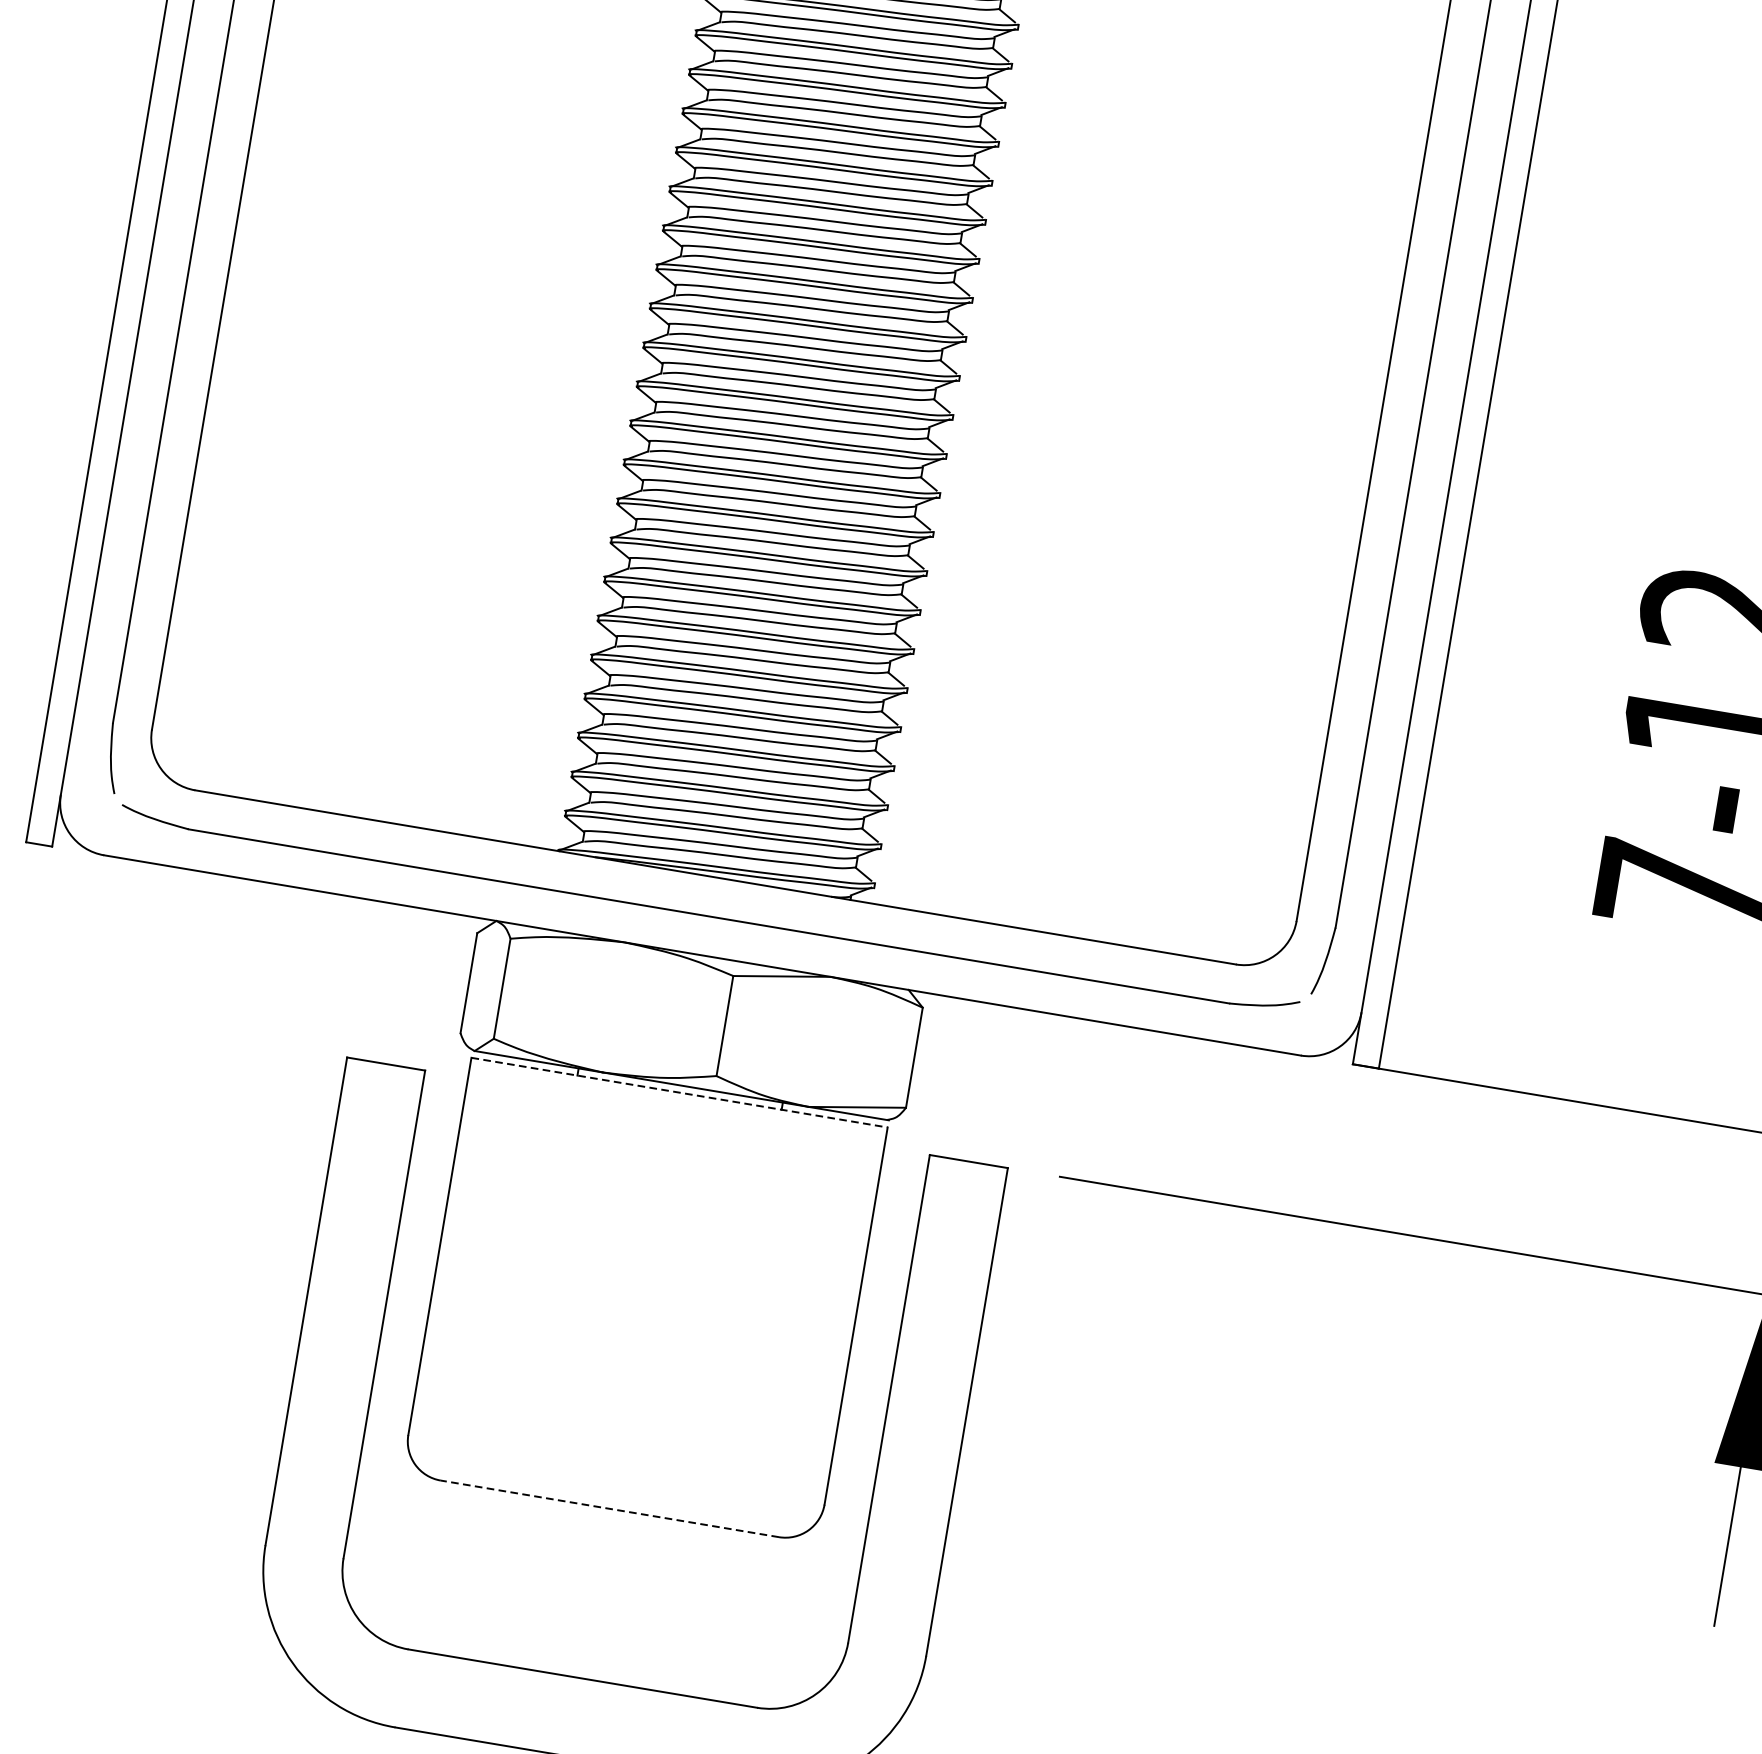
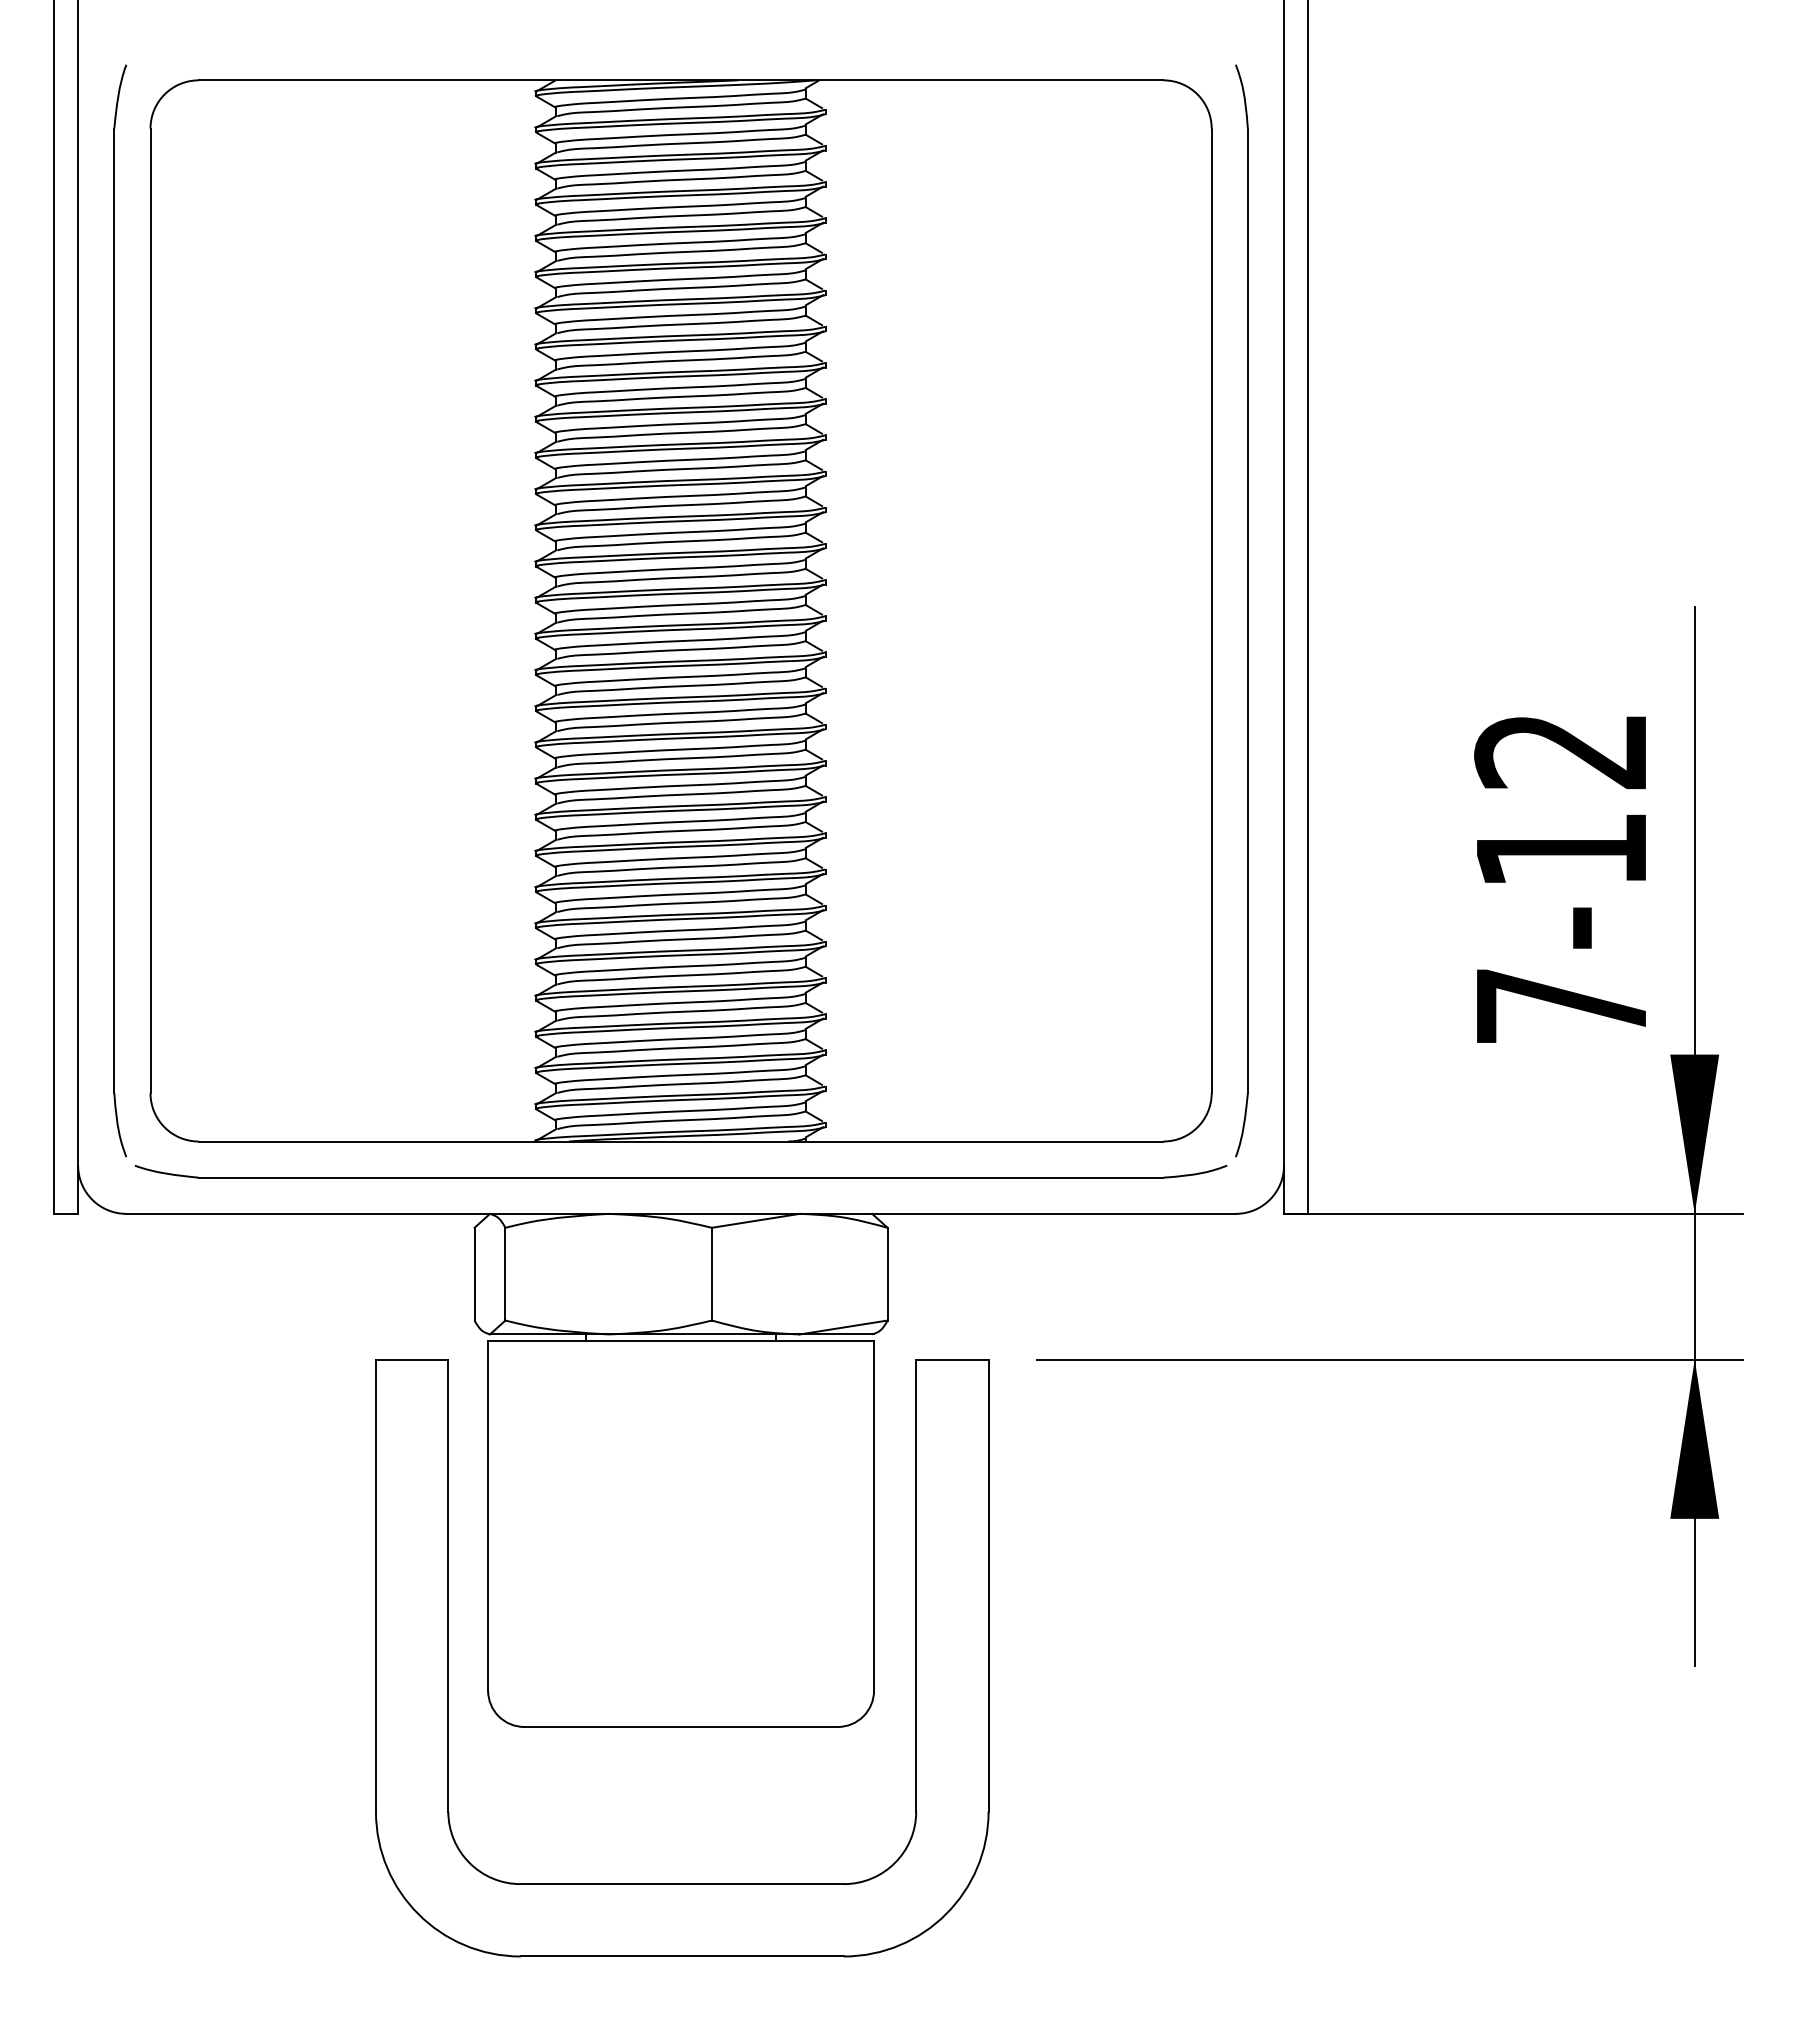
line: (679, 1093) -> (681, 1341), dashed -> solid
line: (610, 1508) -> (681, 1726), dashed -> solid

